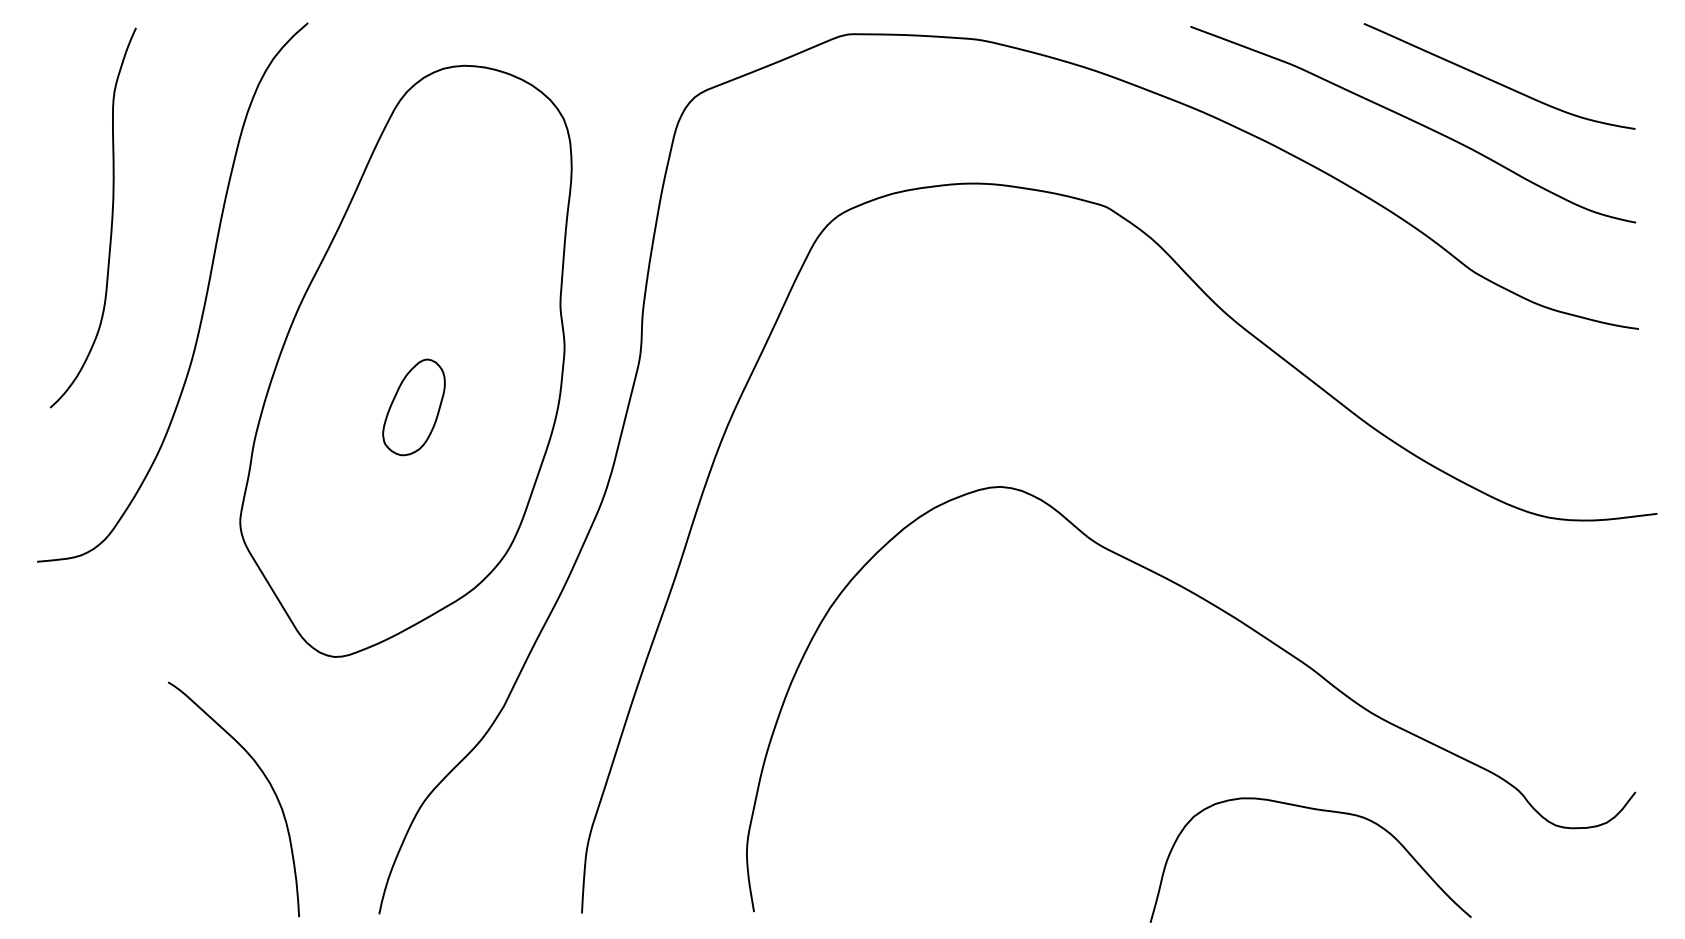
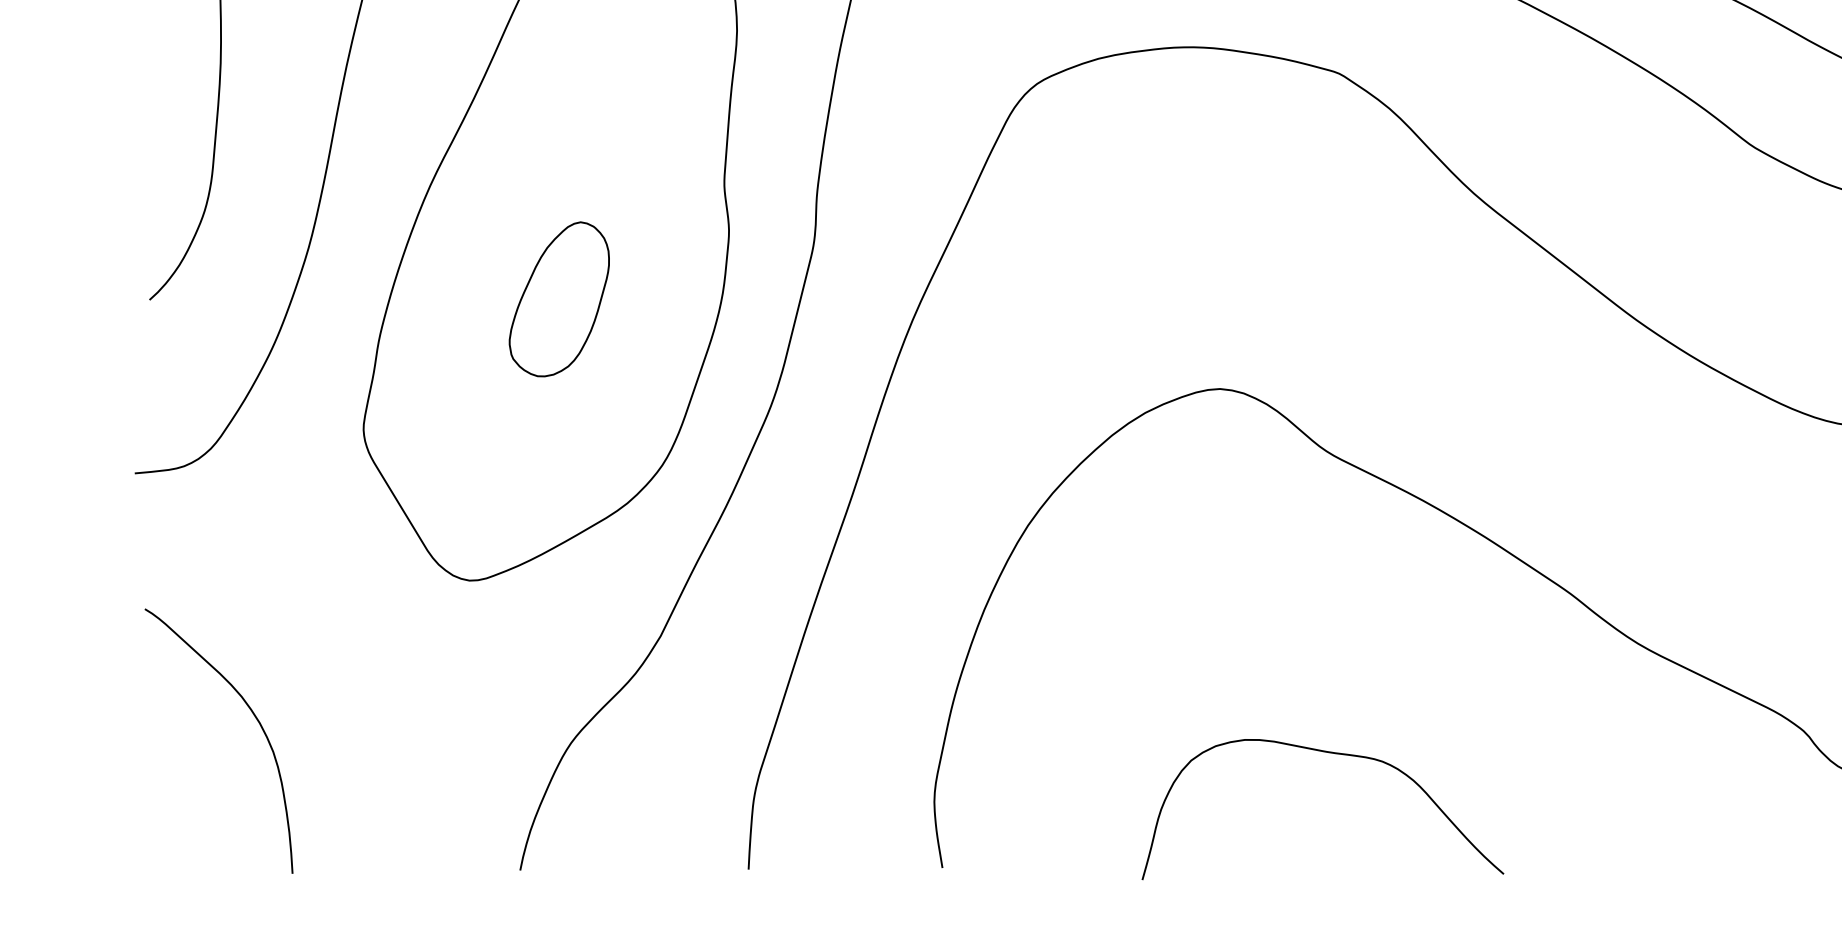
part: (413, 407) -> (558, 299), size x1.43
curve: (265, 778) -> (254, 717), moved
curve: (1315, 810) -> (1328, 753), moved

